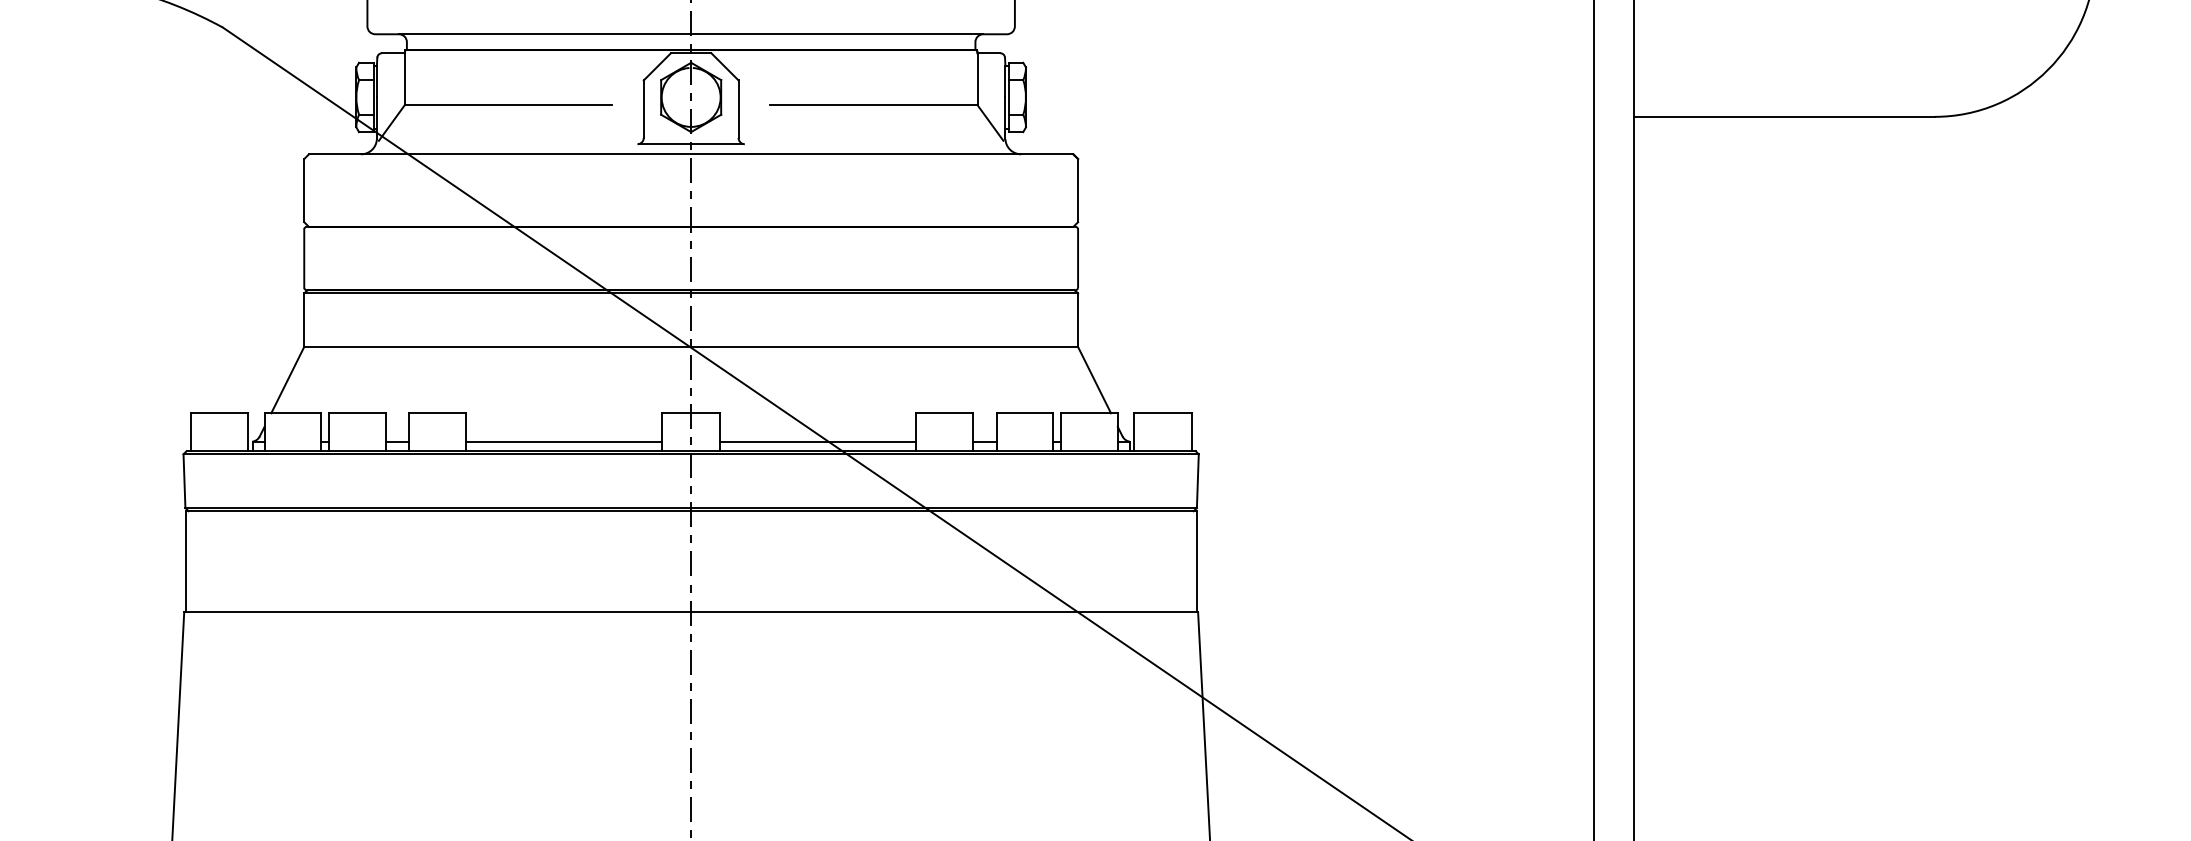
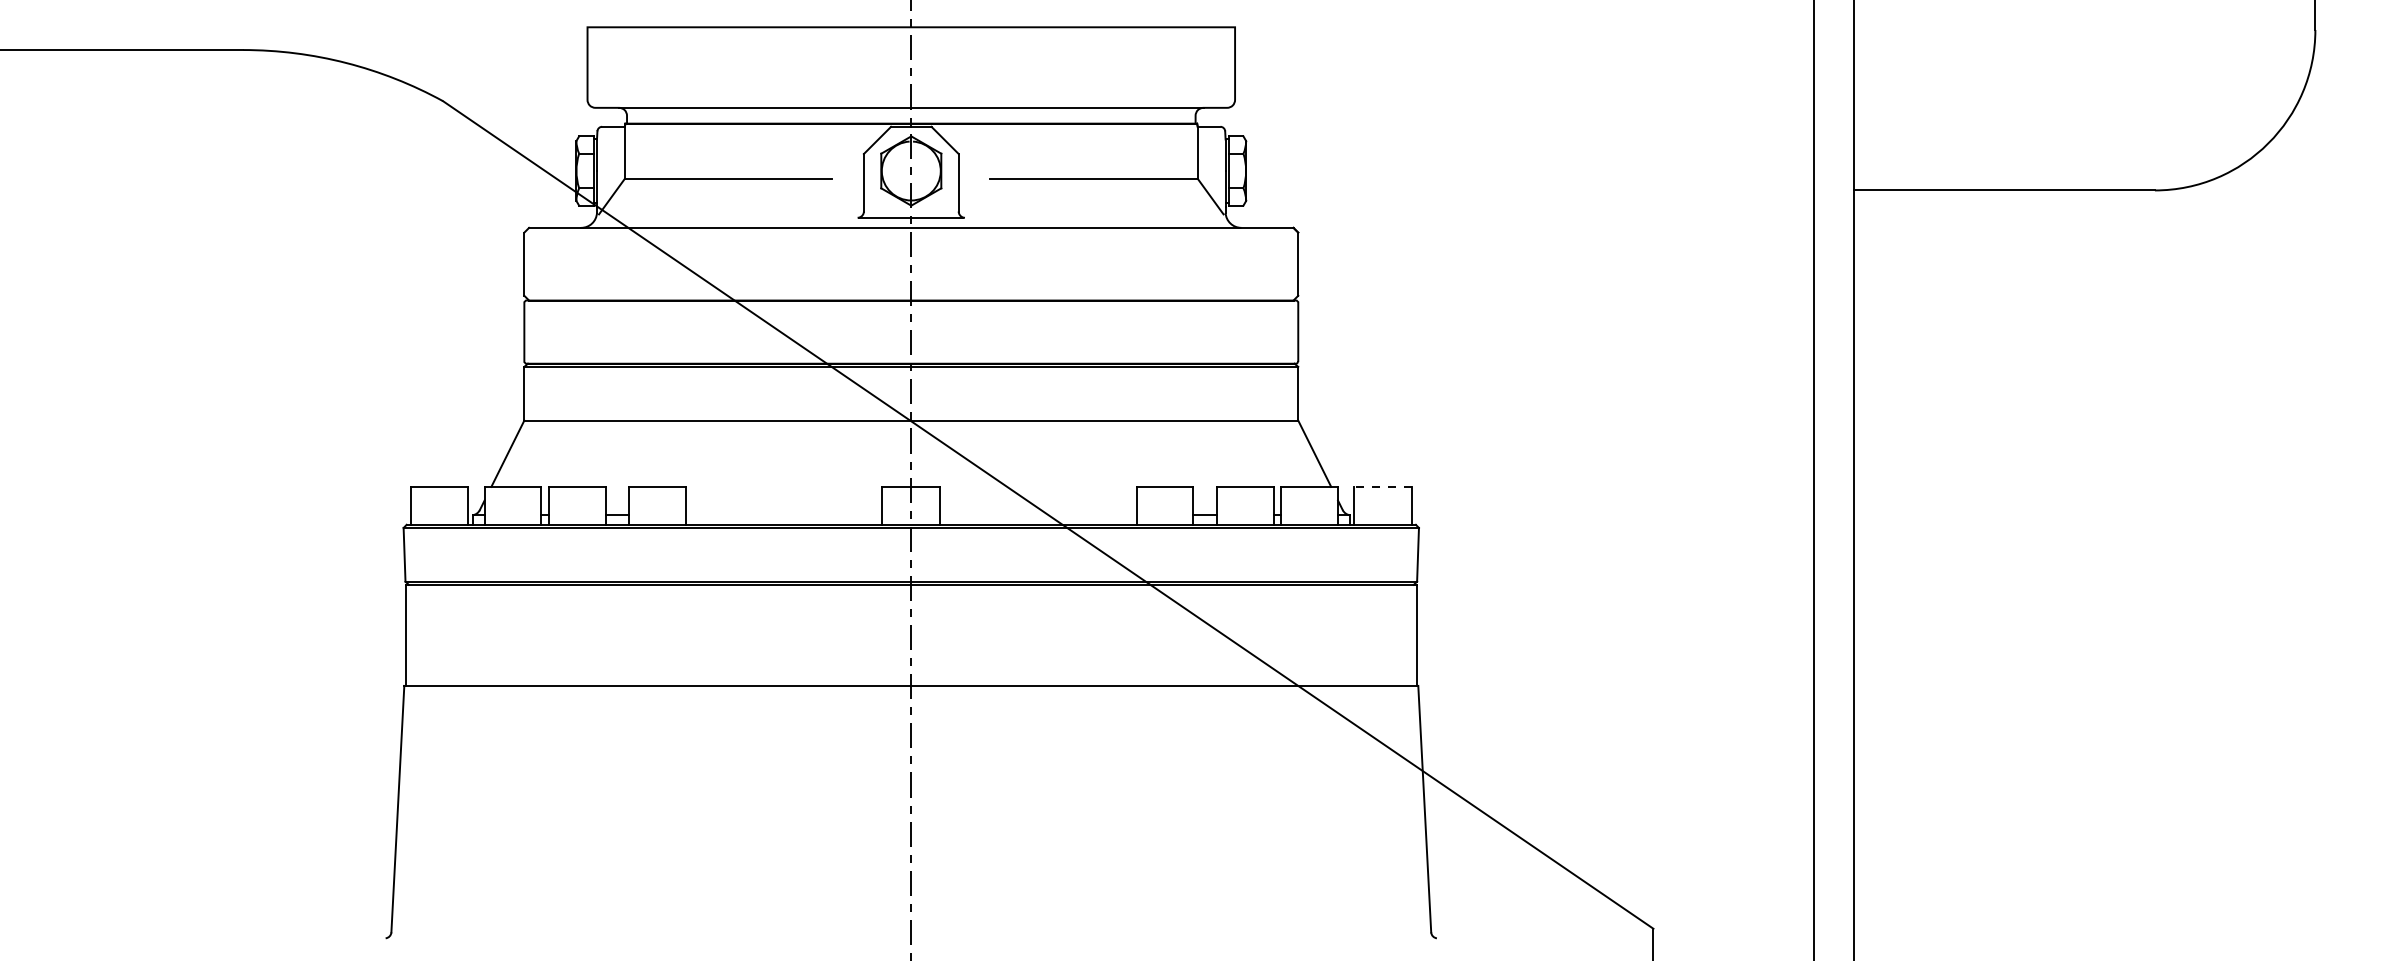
line: (1163, 412) -> (1383, 486), solid -> dashed
line: (564, 441) -> (784, 515), removed
line: (818, 441) -> (1038, 515), removed

